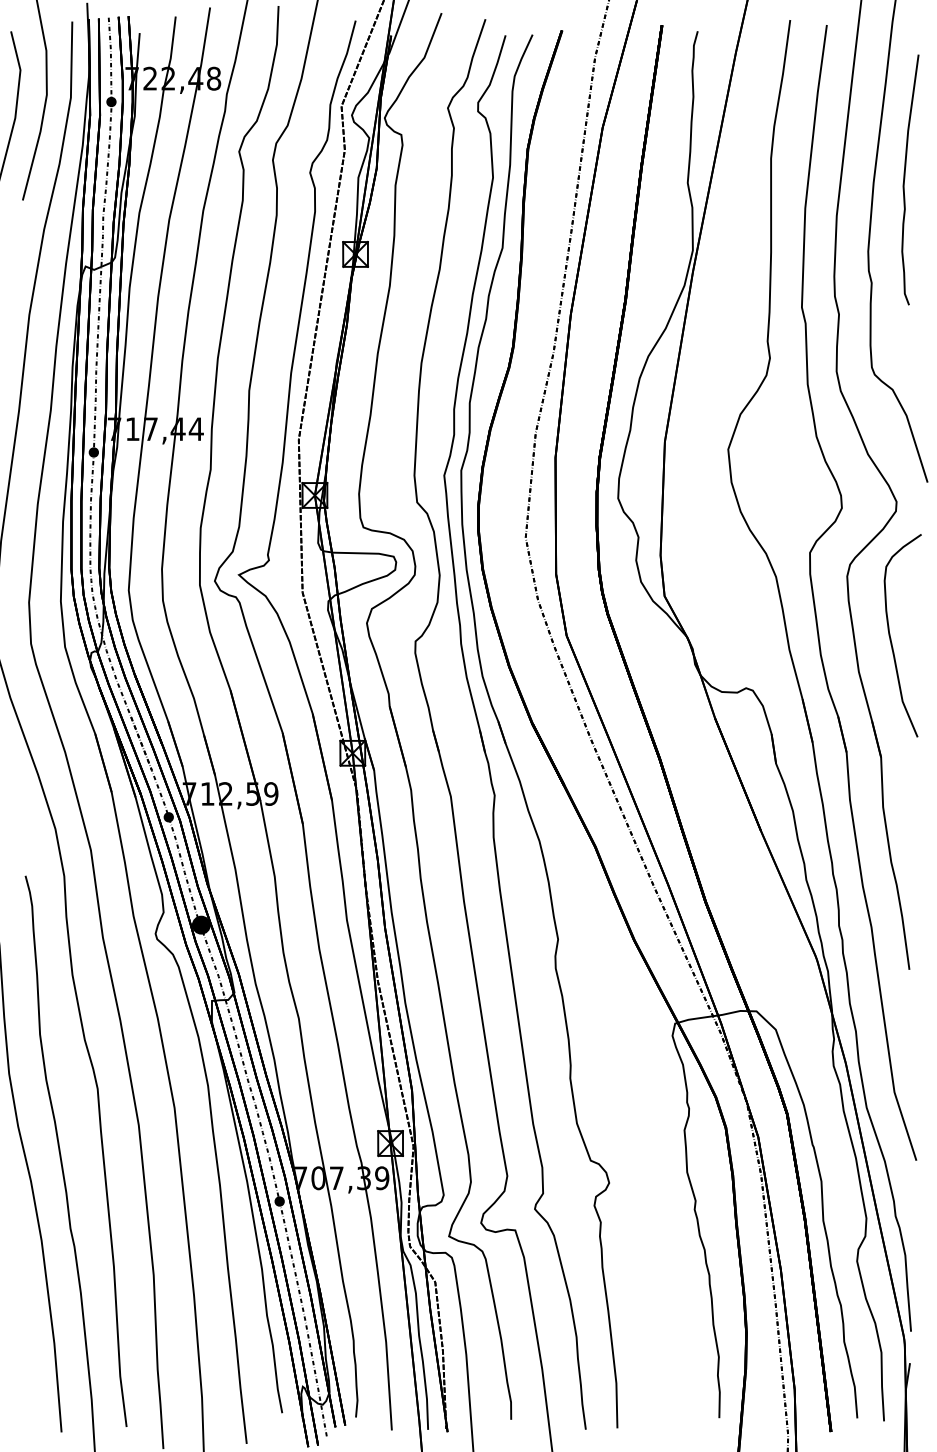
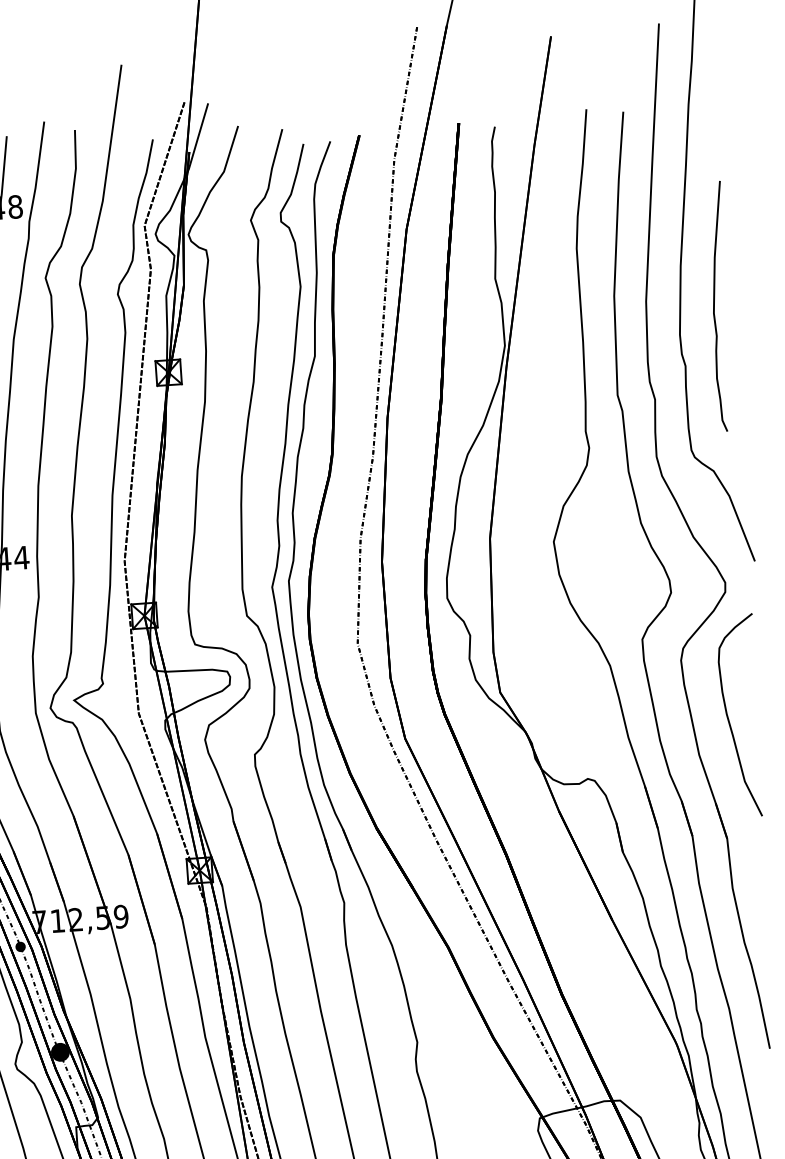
curve: (905, 178) -> (715, 305), moved

